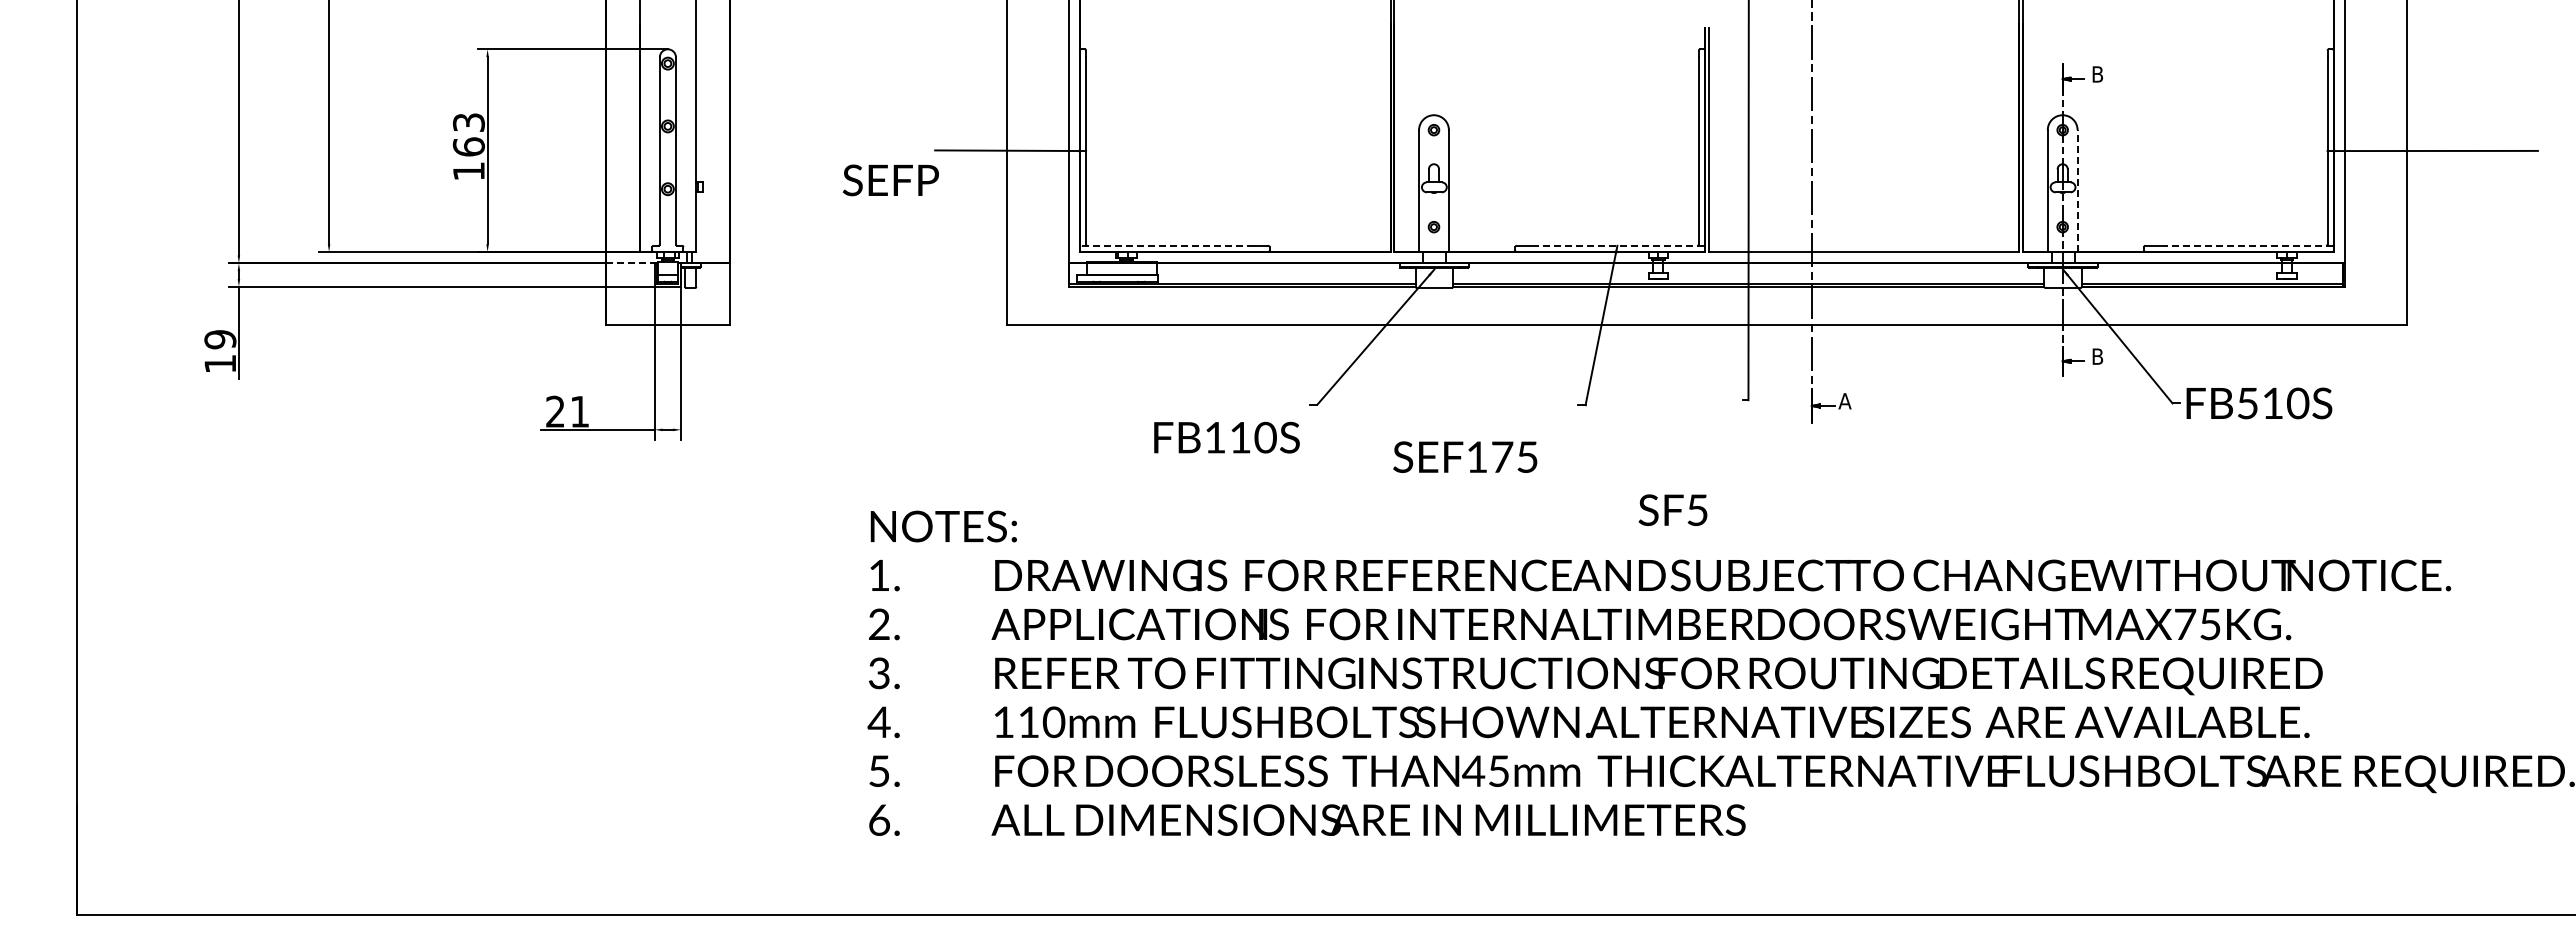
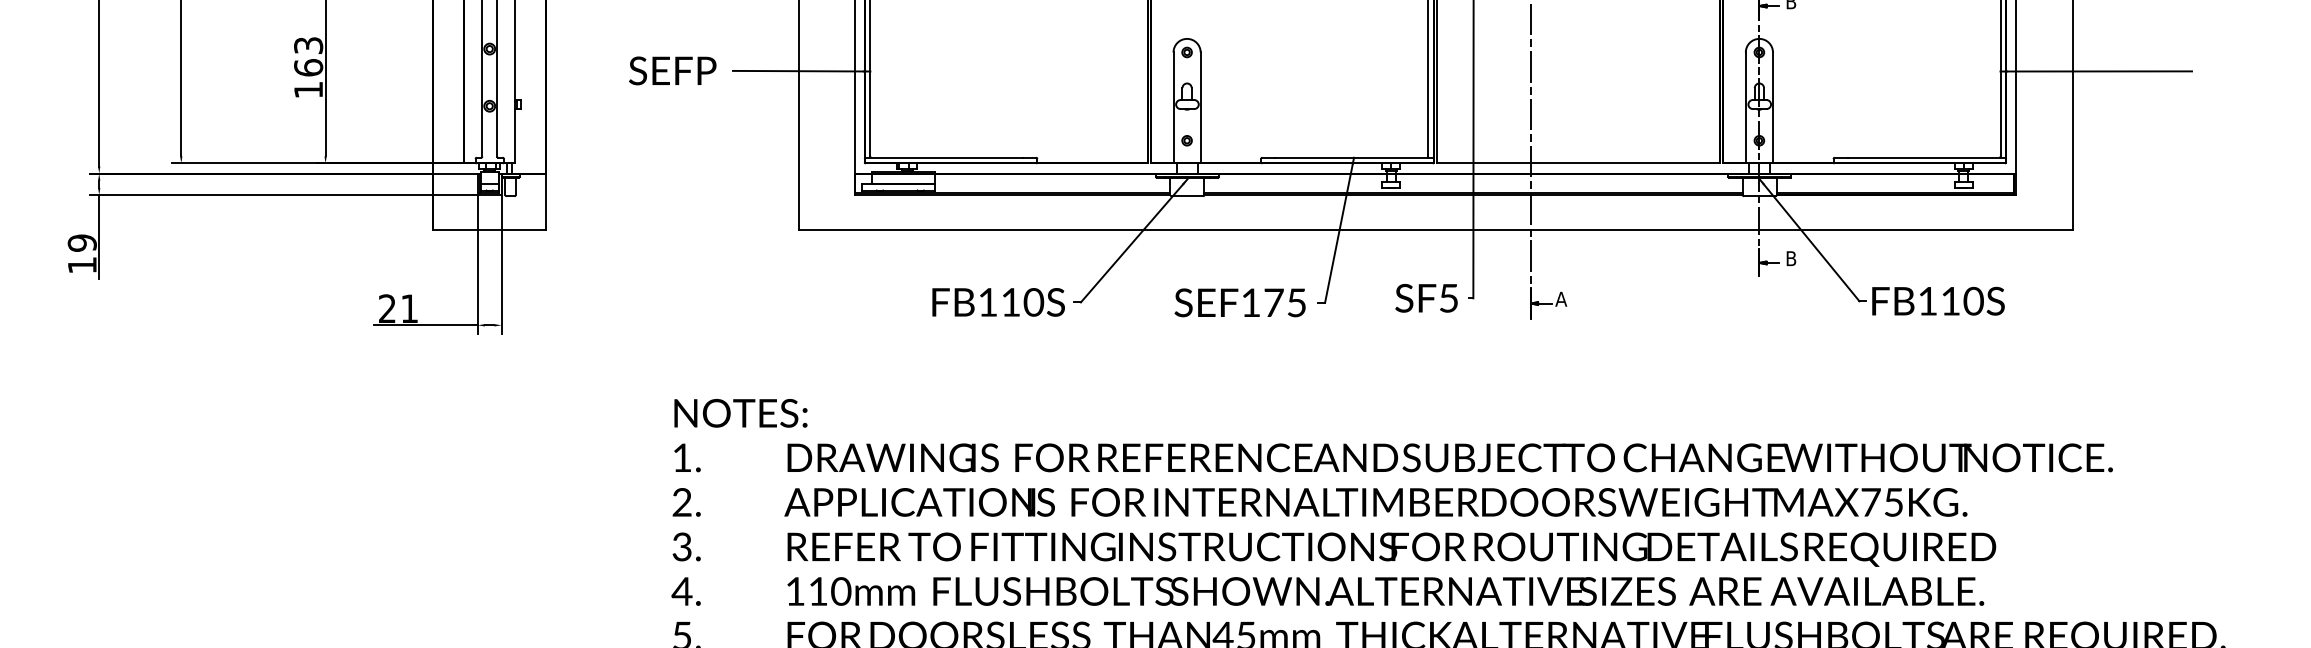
text: (890, 180) -> (672, 71), moved
line: (2077, 191) -> (1772, 108), dashed -> solid
line: (1167, 245) -> (944, 157), dashed -> solid
line: (1616, 245) -> (1353, 157), dashed -> solid
line: (2245, 245) -> (1925, 157), dashed -> solid
line: (630, 263) -> (455, 173), dashed -> solid
text: (2247, 403) -> (1927, 301), FB510S -> FB110S
text: (1226, 437) -> (998, 302), moved
text: (1465, 456) -> (1240, 302), moved
text: (1672, 509) -> (1426, 297), moved

